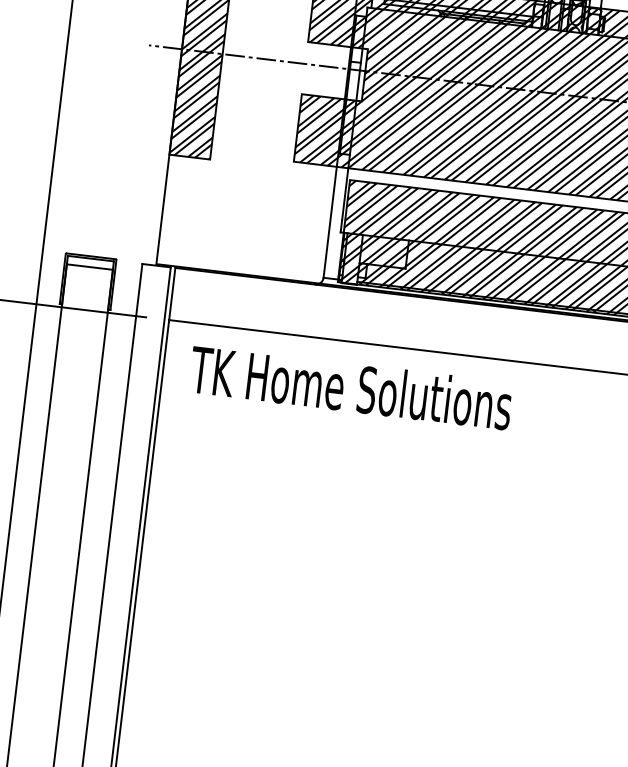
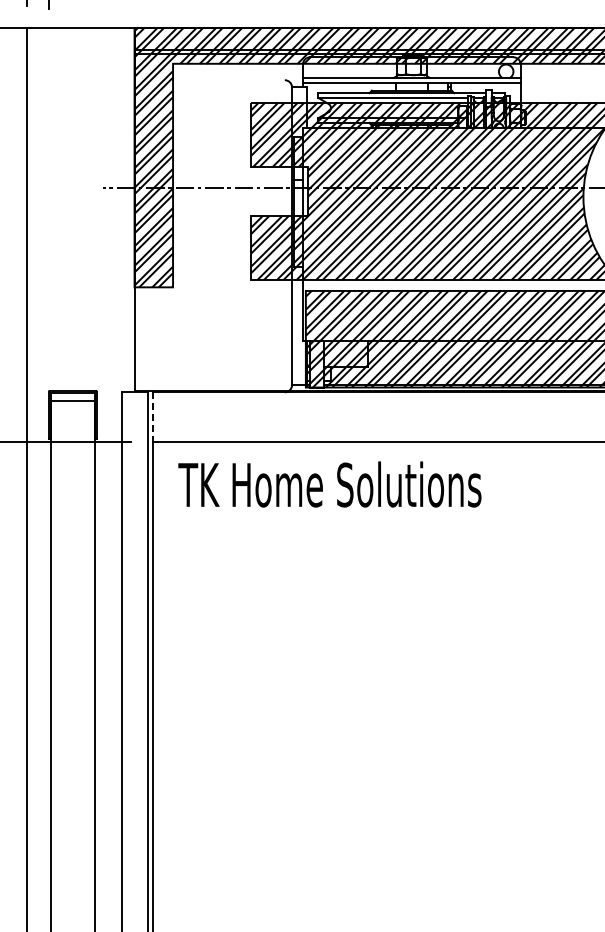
line: (171, 294) -> (152, 417), solid -> dashed

